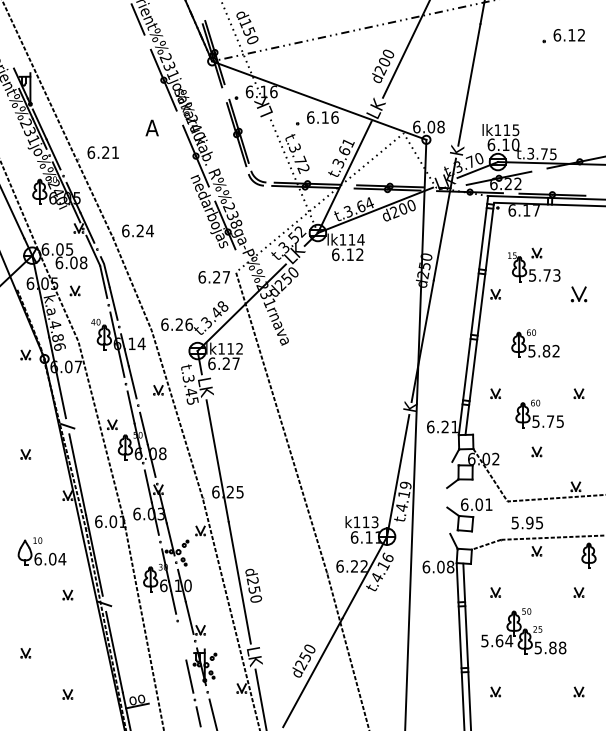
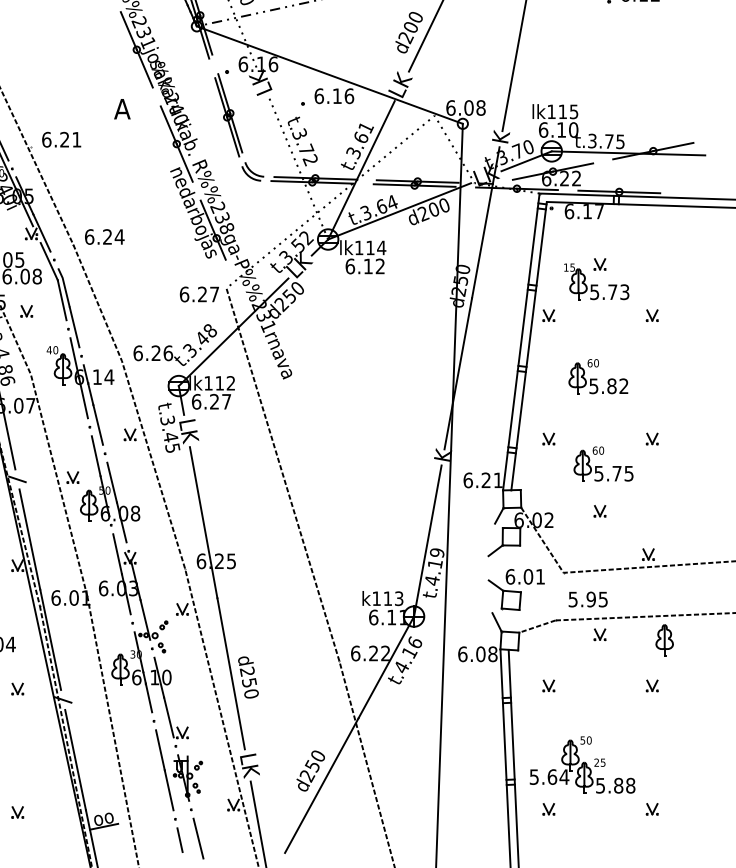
part: (578, 294) -> (651, 315), size x0.62
part: (523, 631) -> (582, 765), moved
line: (182, 644) -> (160, 750), added

